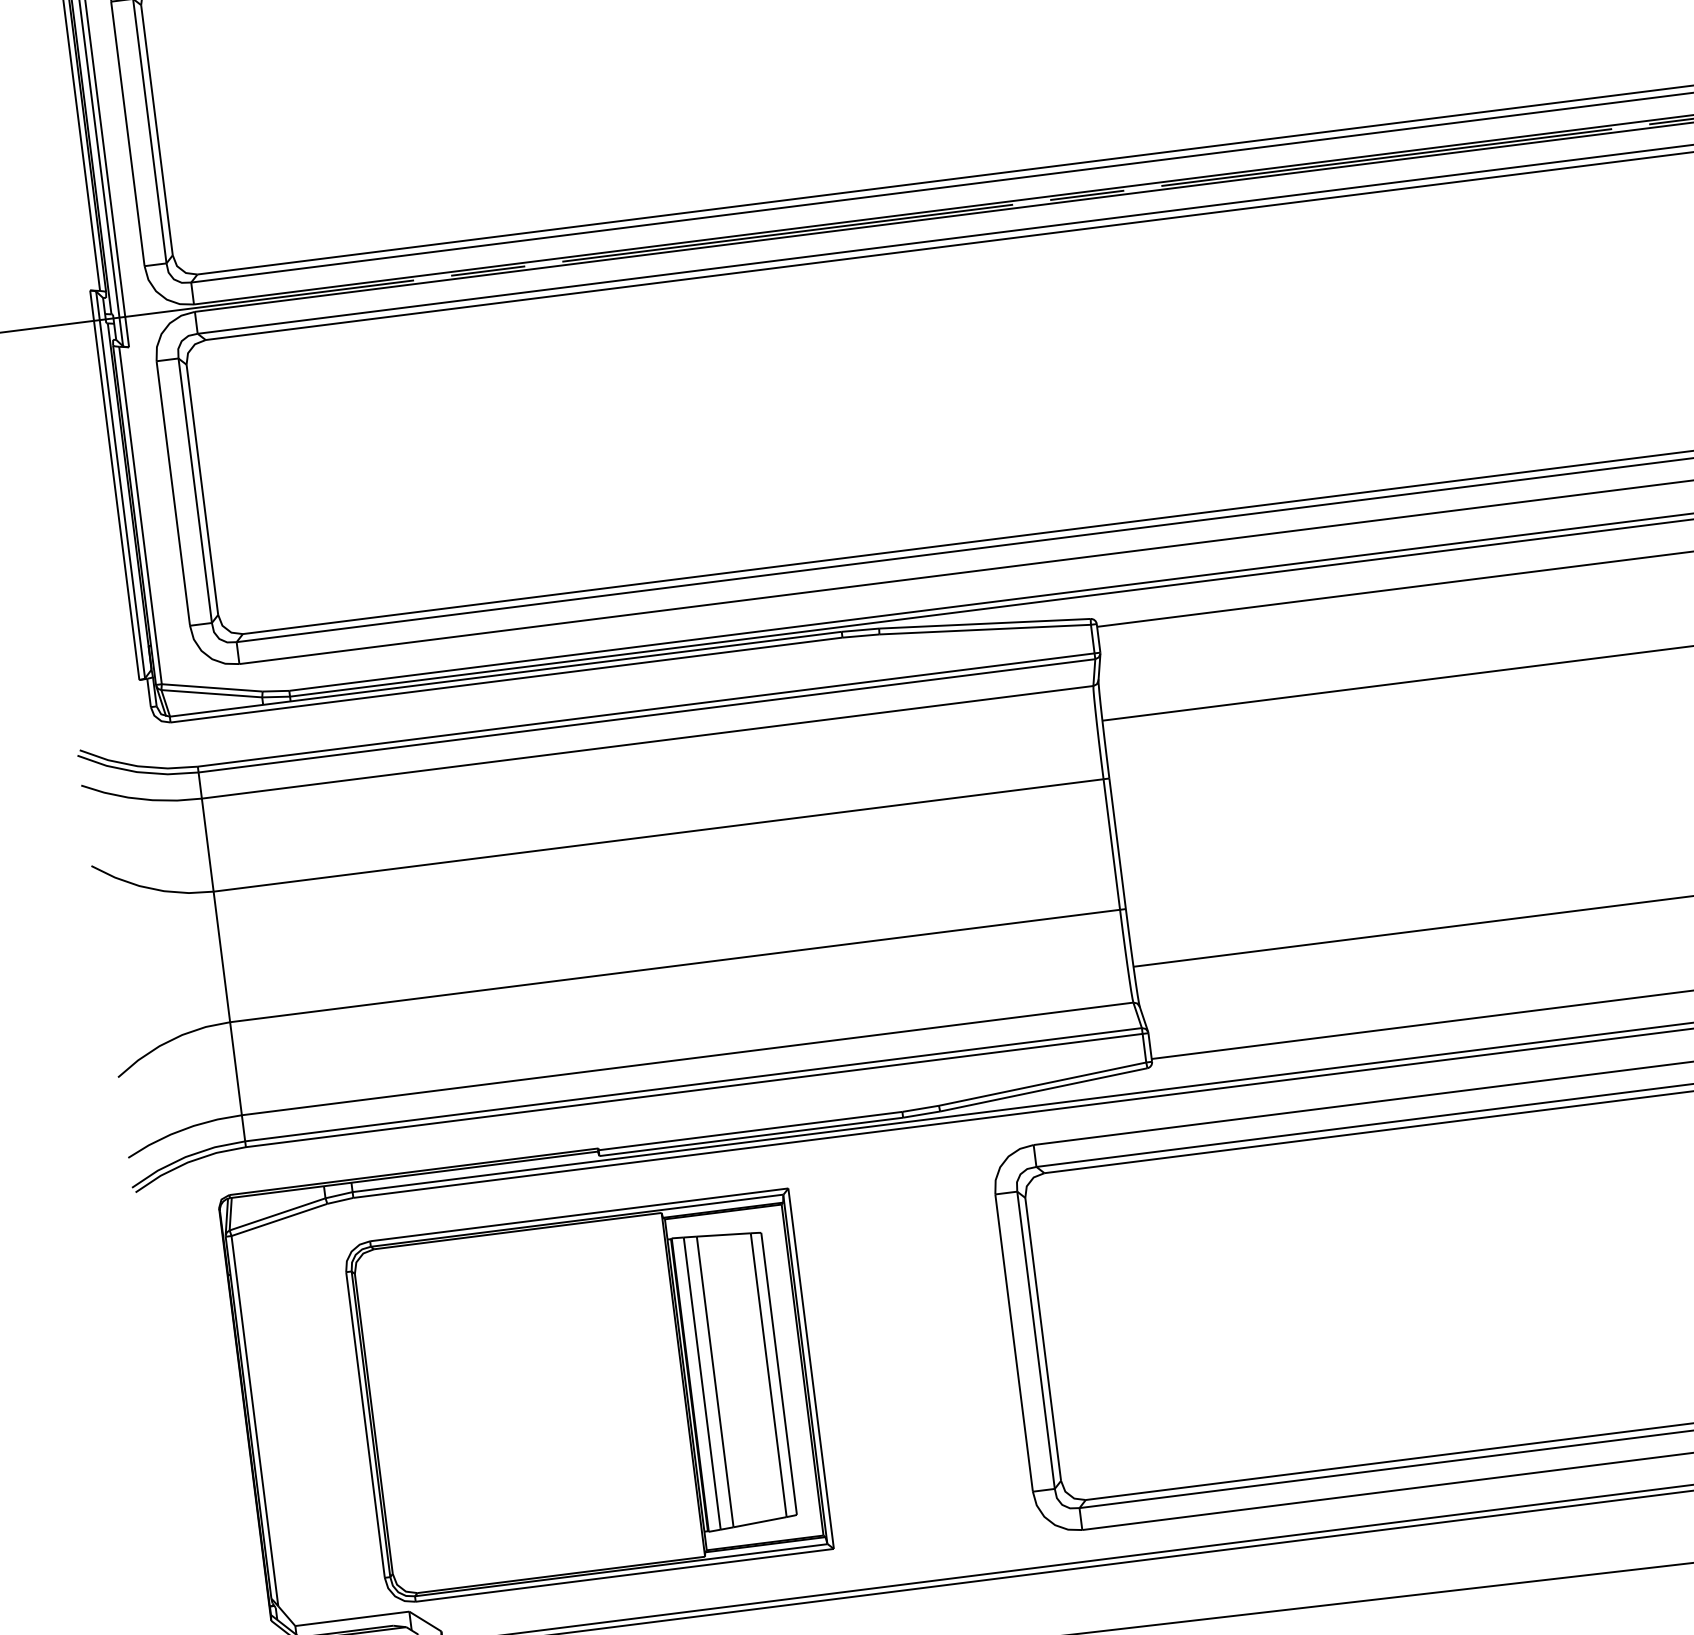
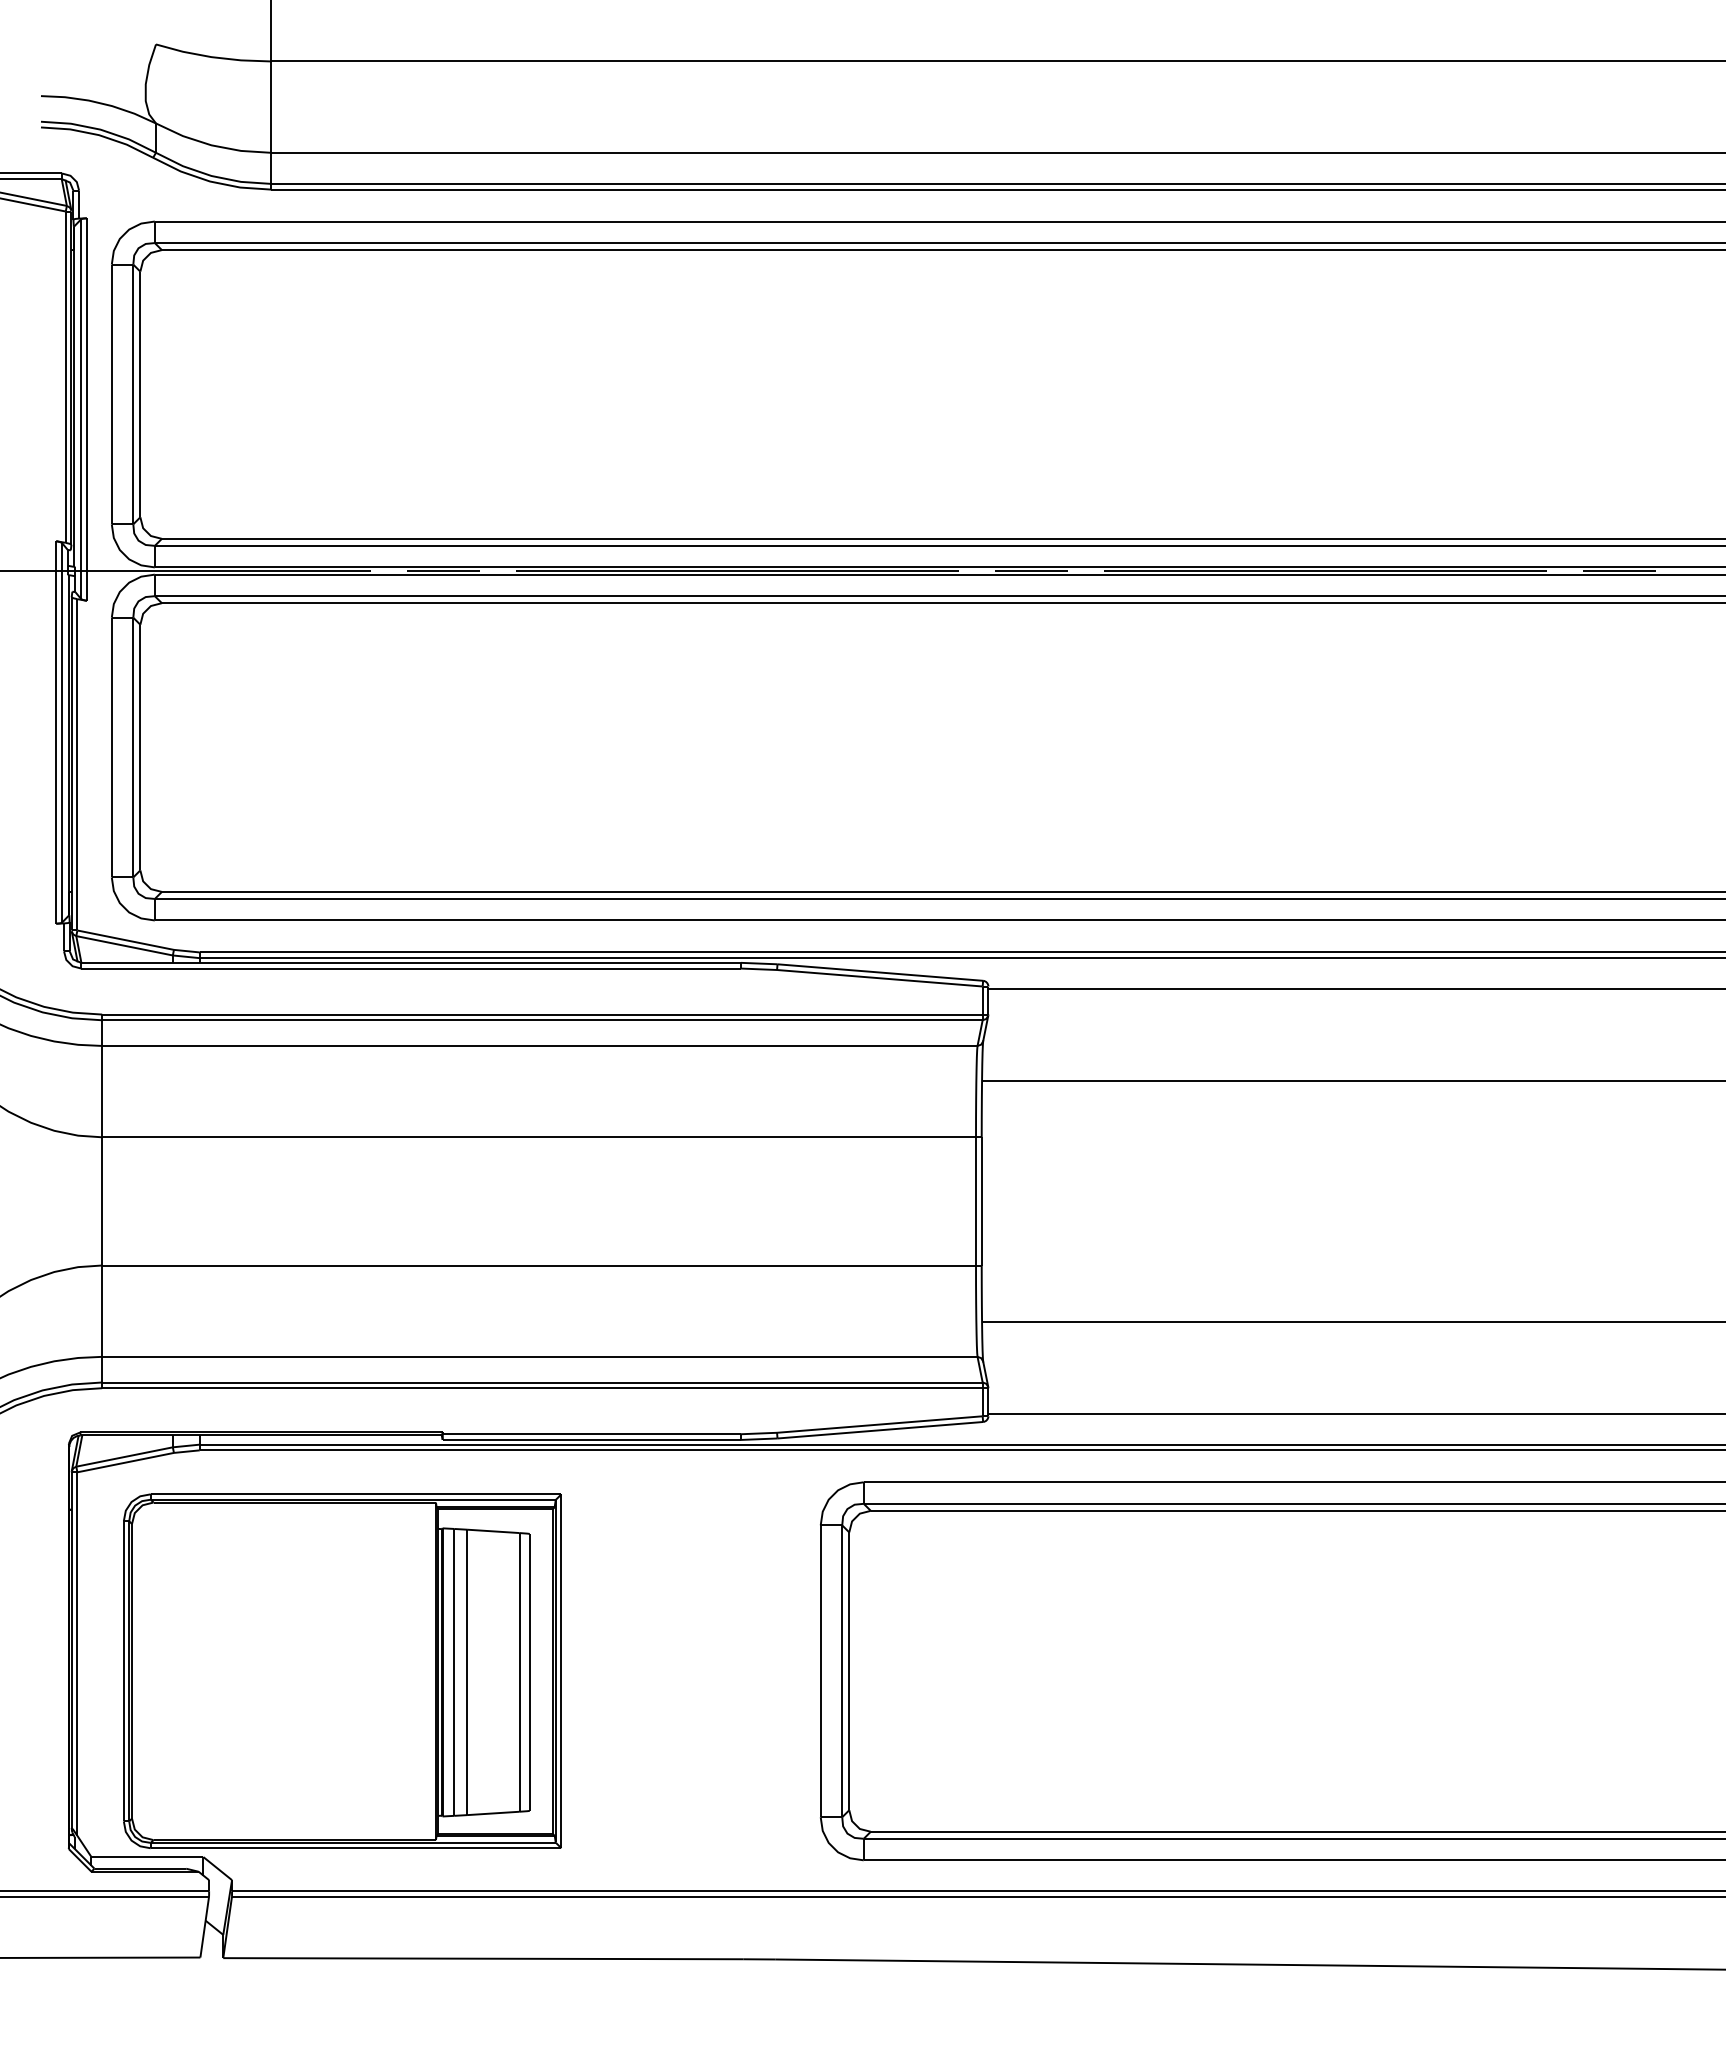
part: (588, 1396) -> (342, 1670), moved

